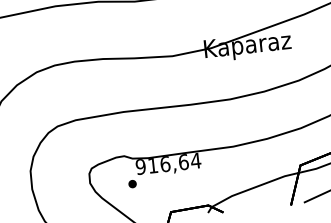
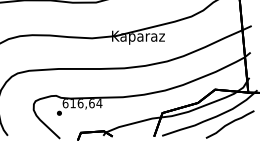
text: (140, 167) -> (65, 103), 916,64 -> 616,64

